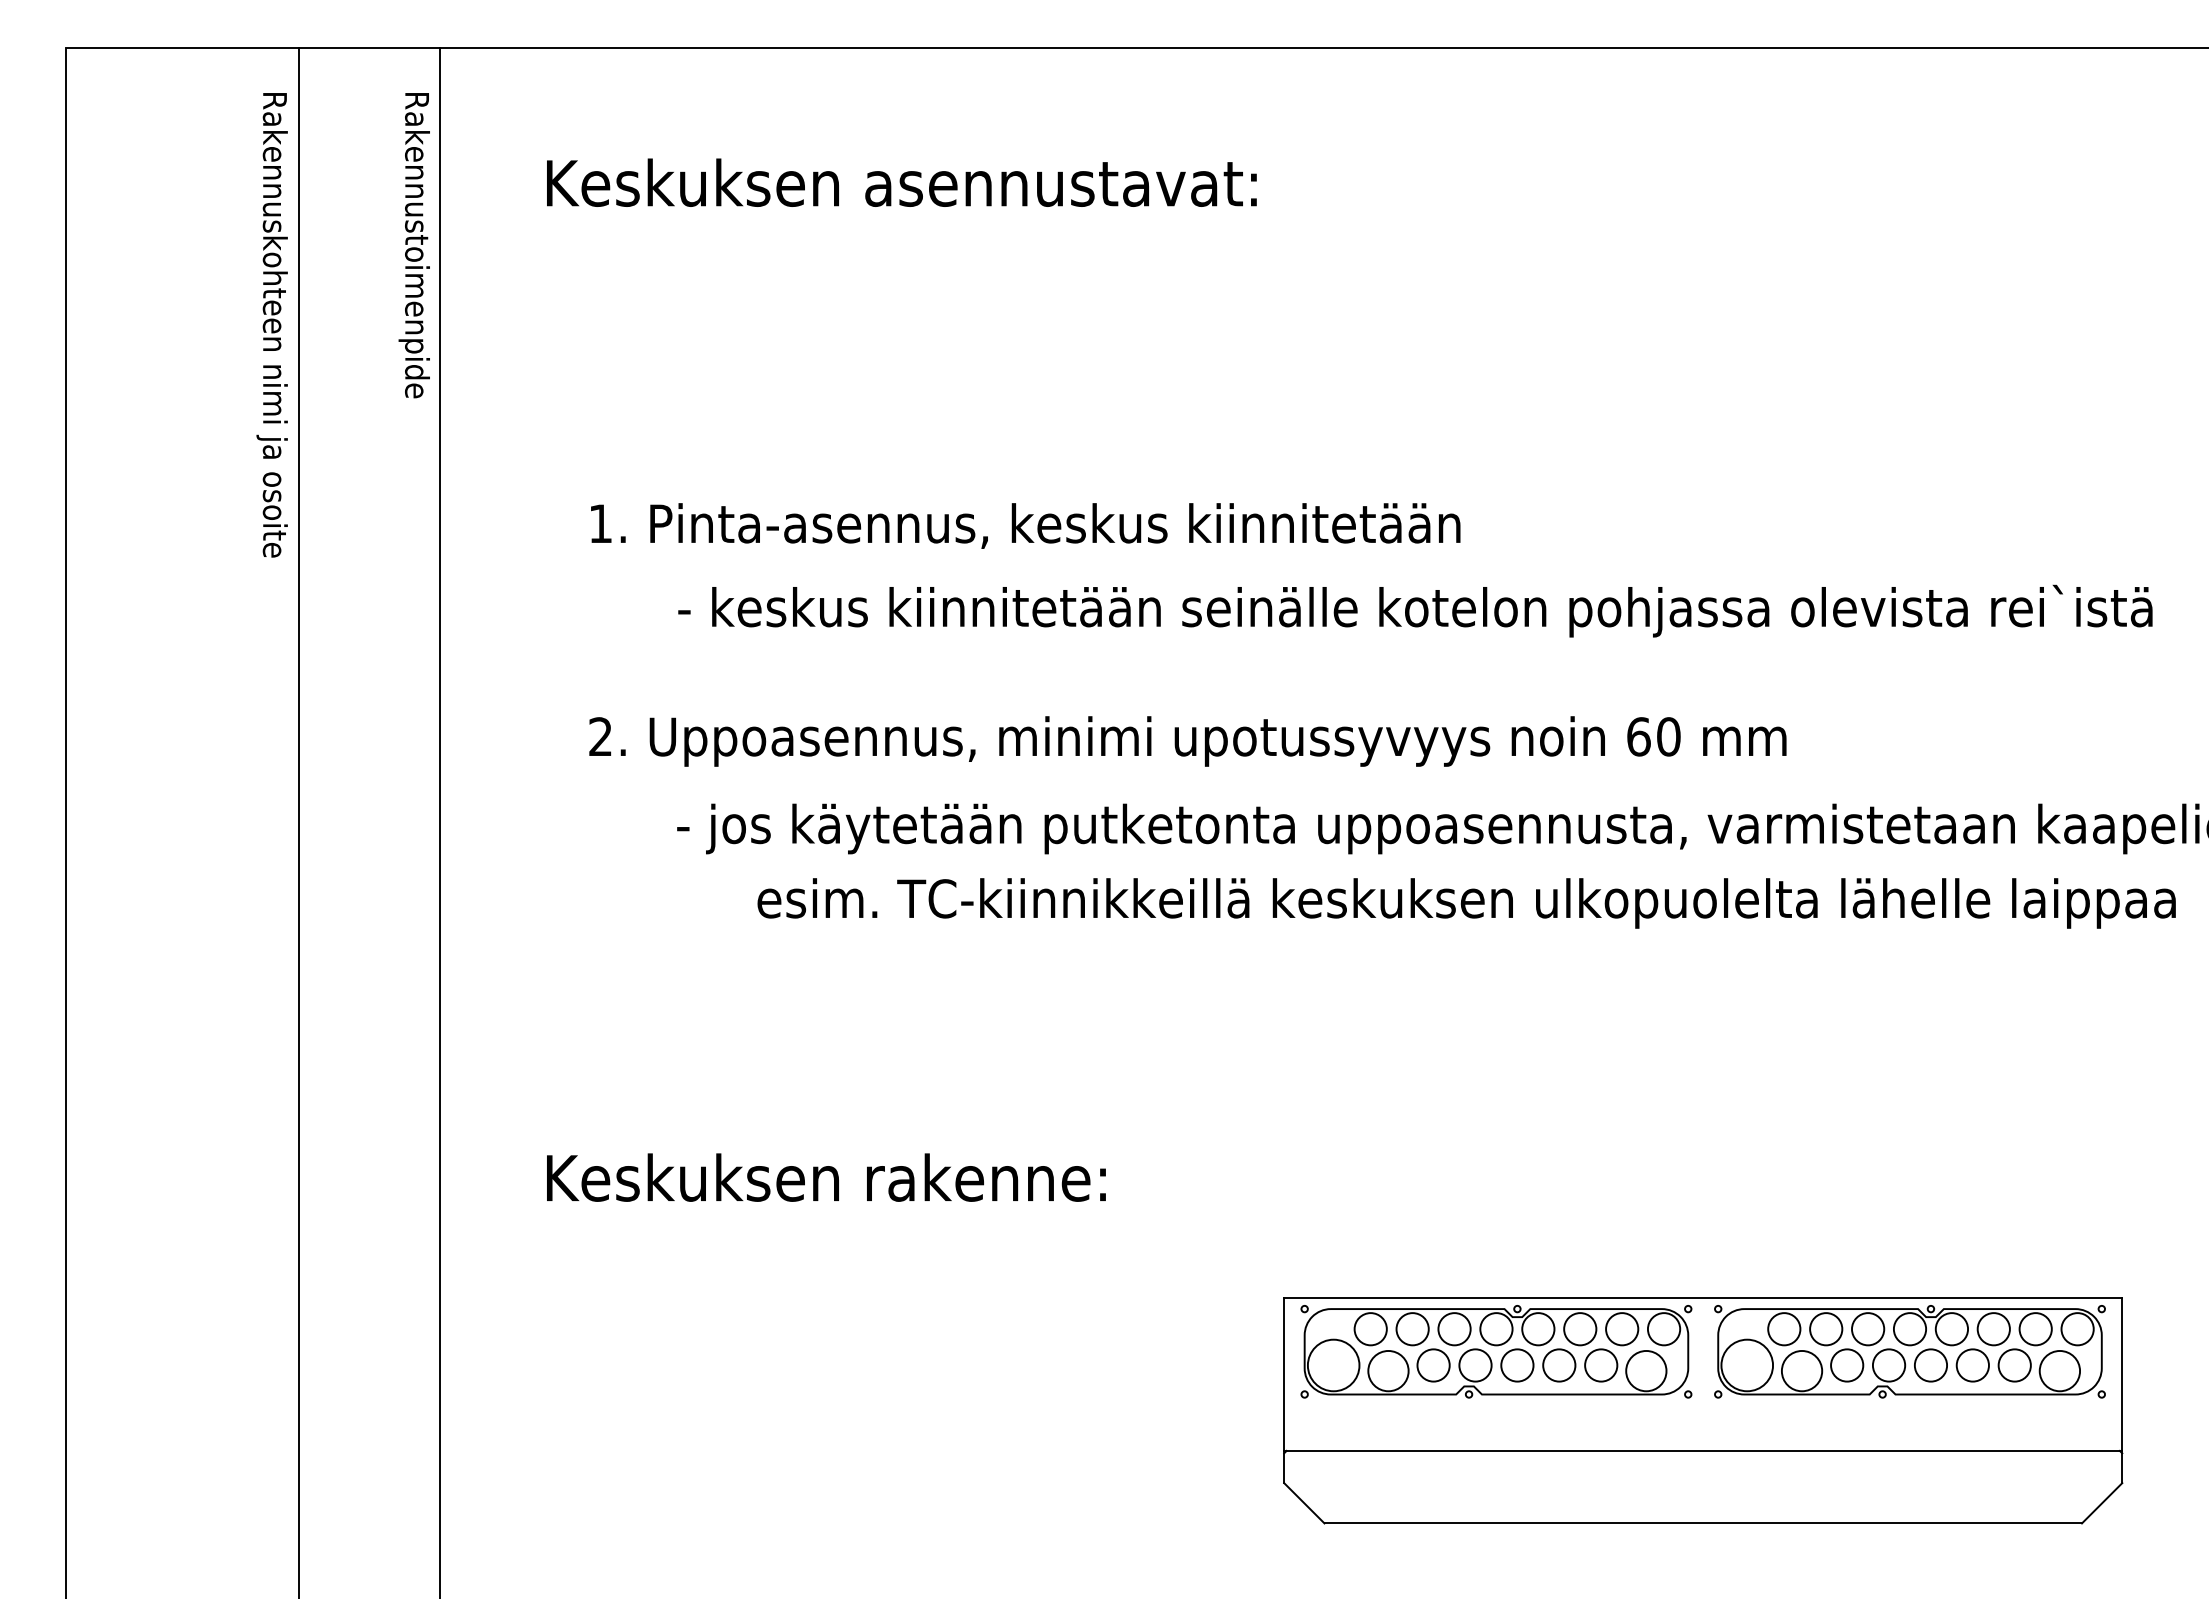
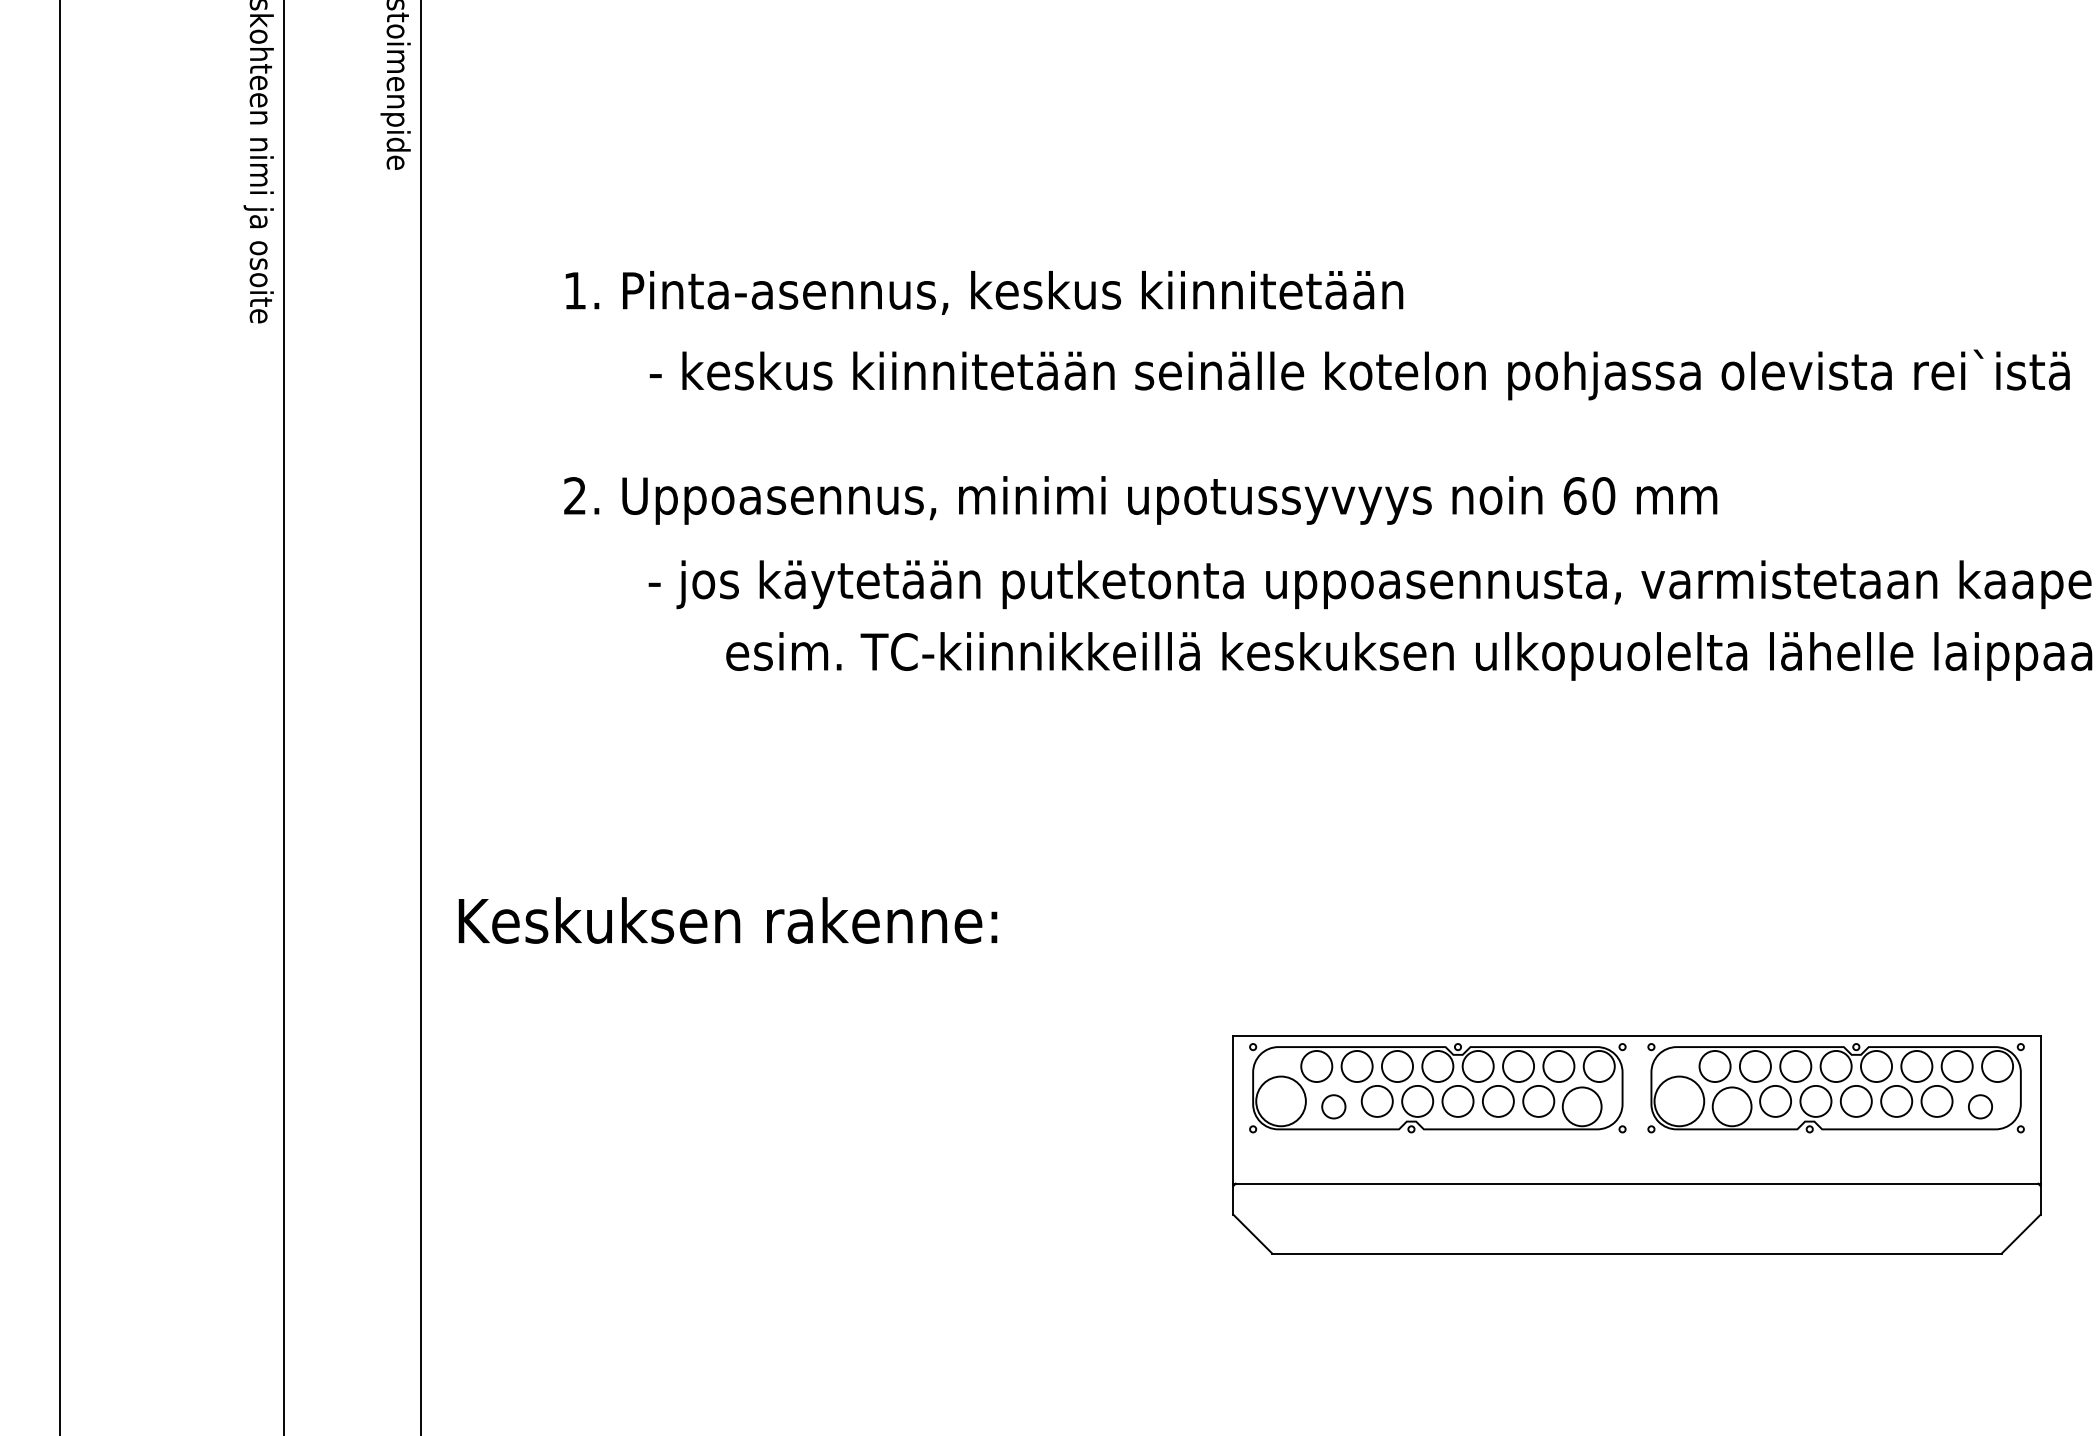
text: (826, 1177) -> (728, 920), moved
circle: (1388, 1370) -> (1333, 1106), size x0.6
circle: (2059, 1370) -> (1980, 1106), size x0.6

